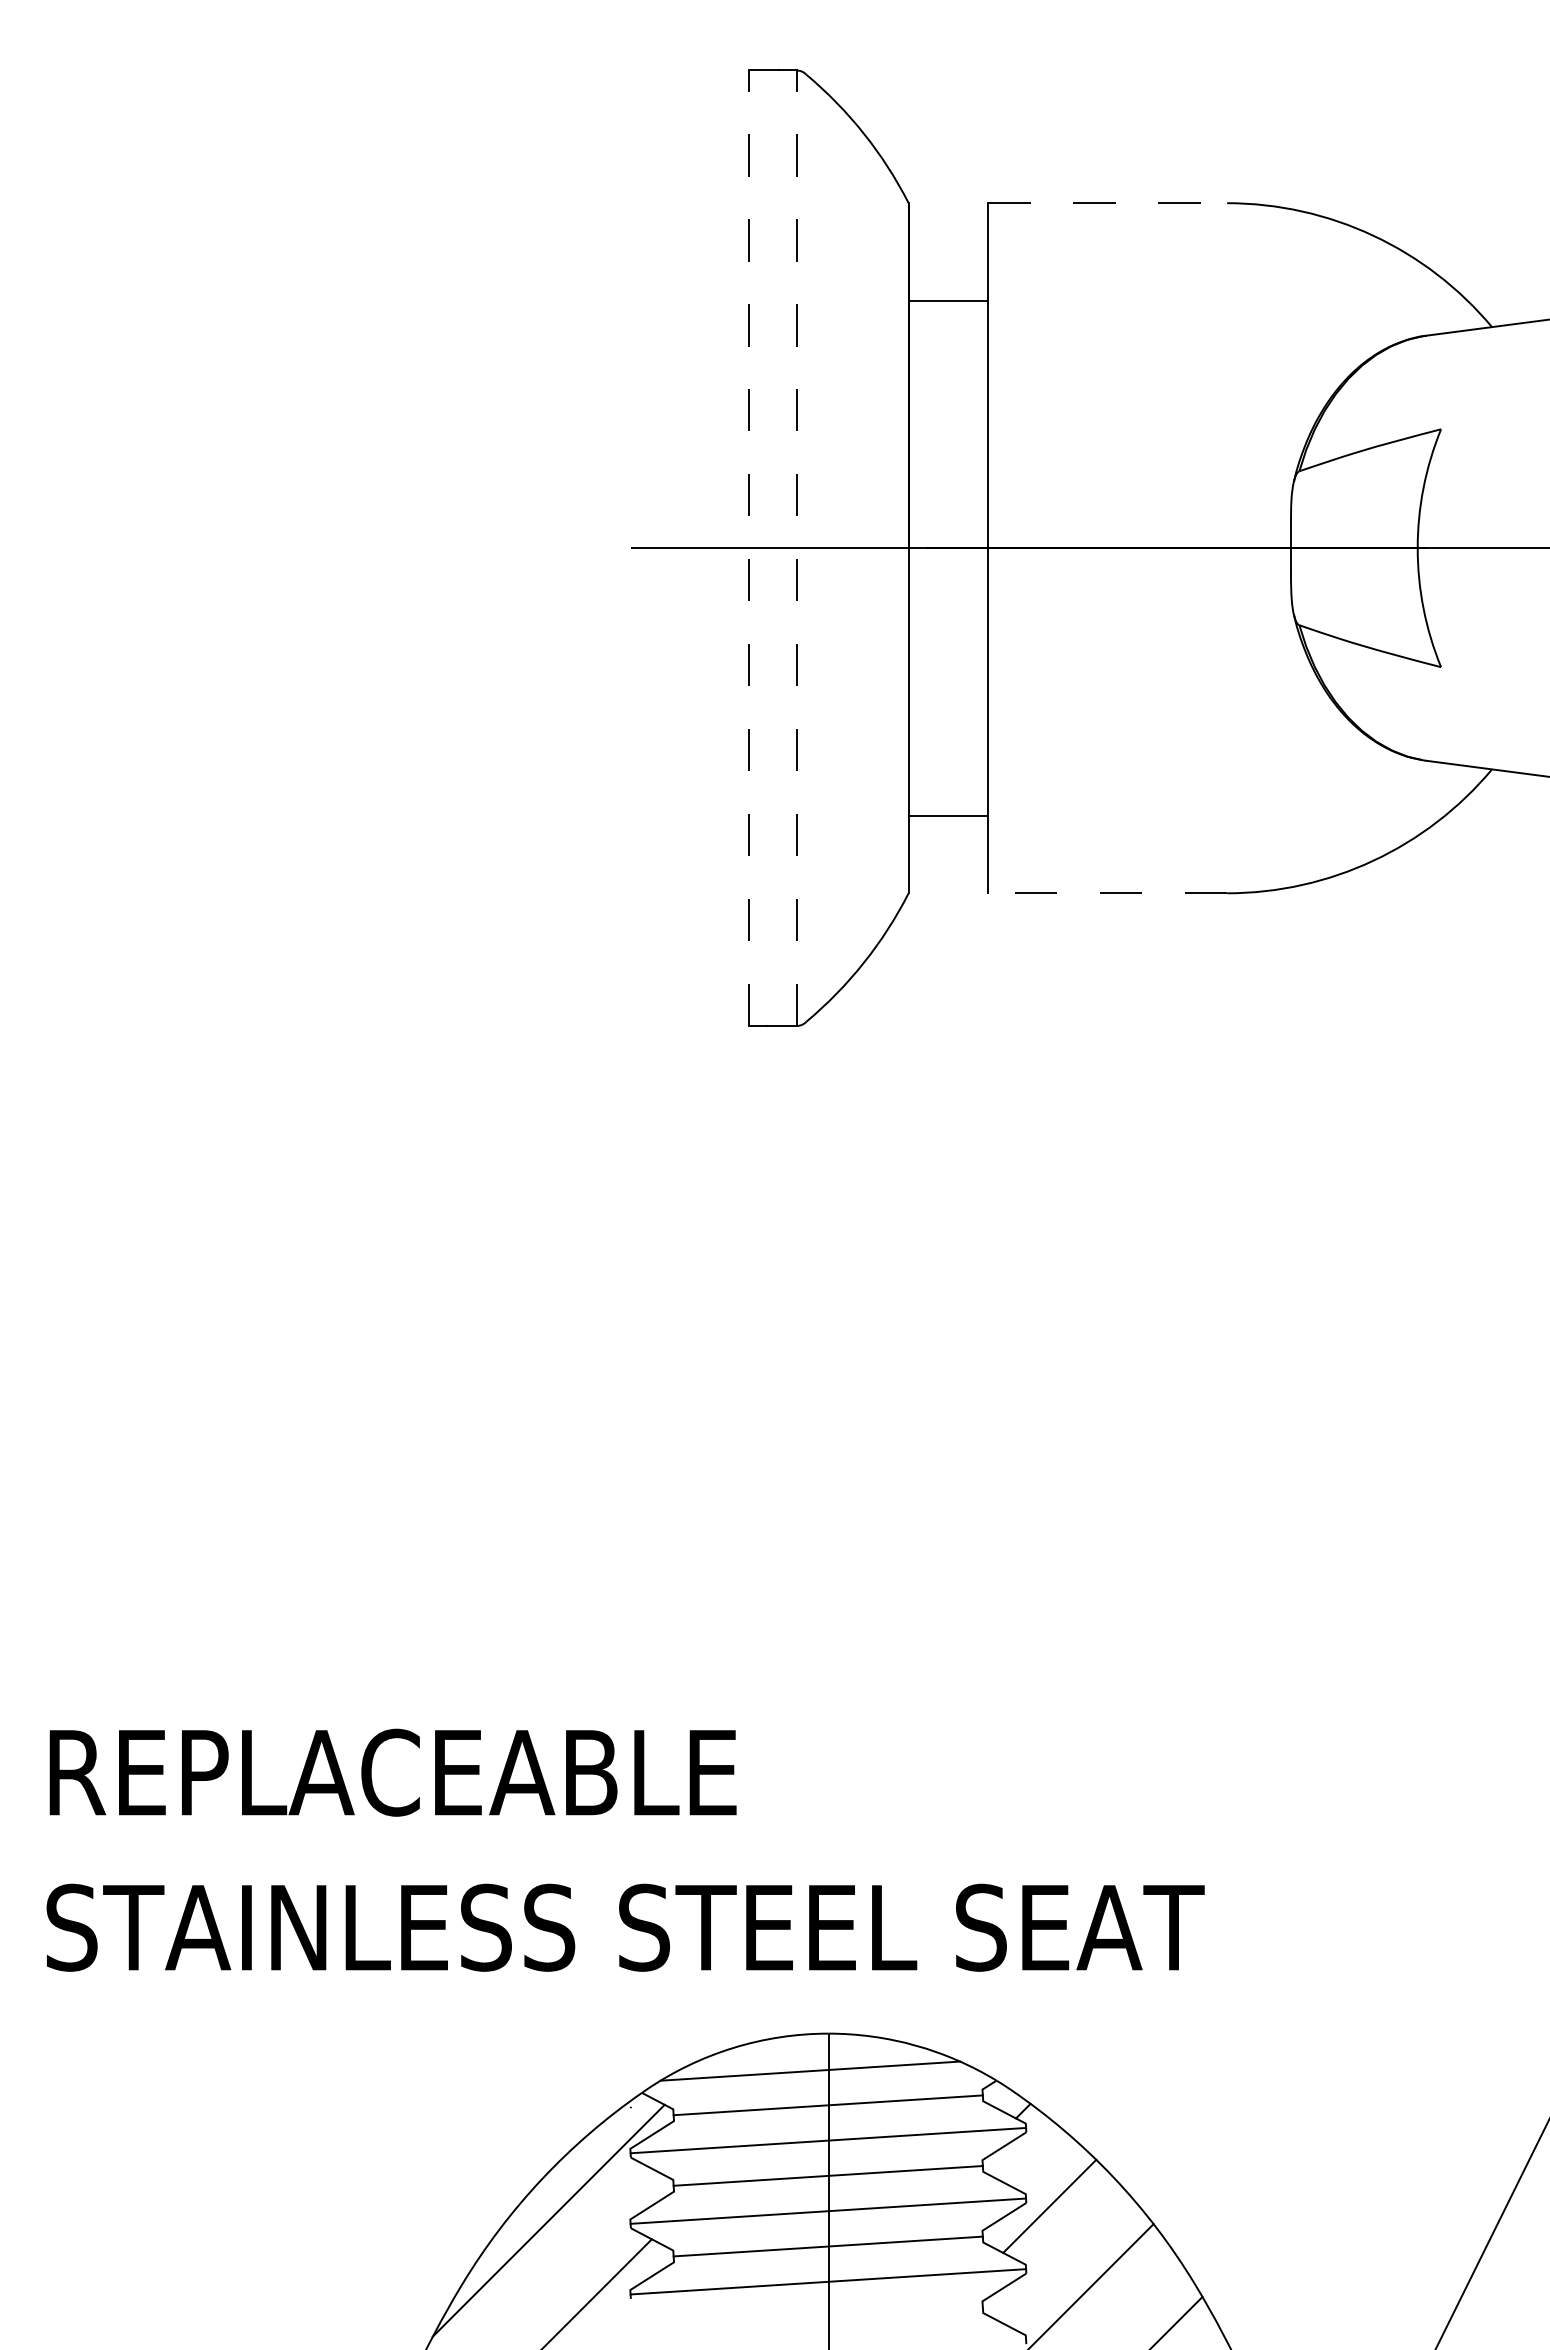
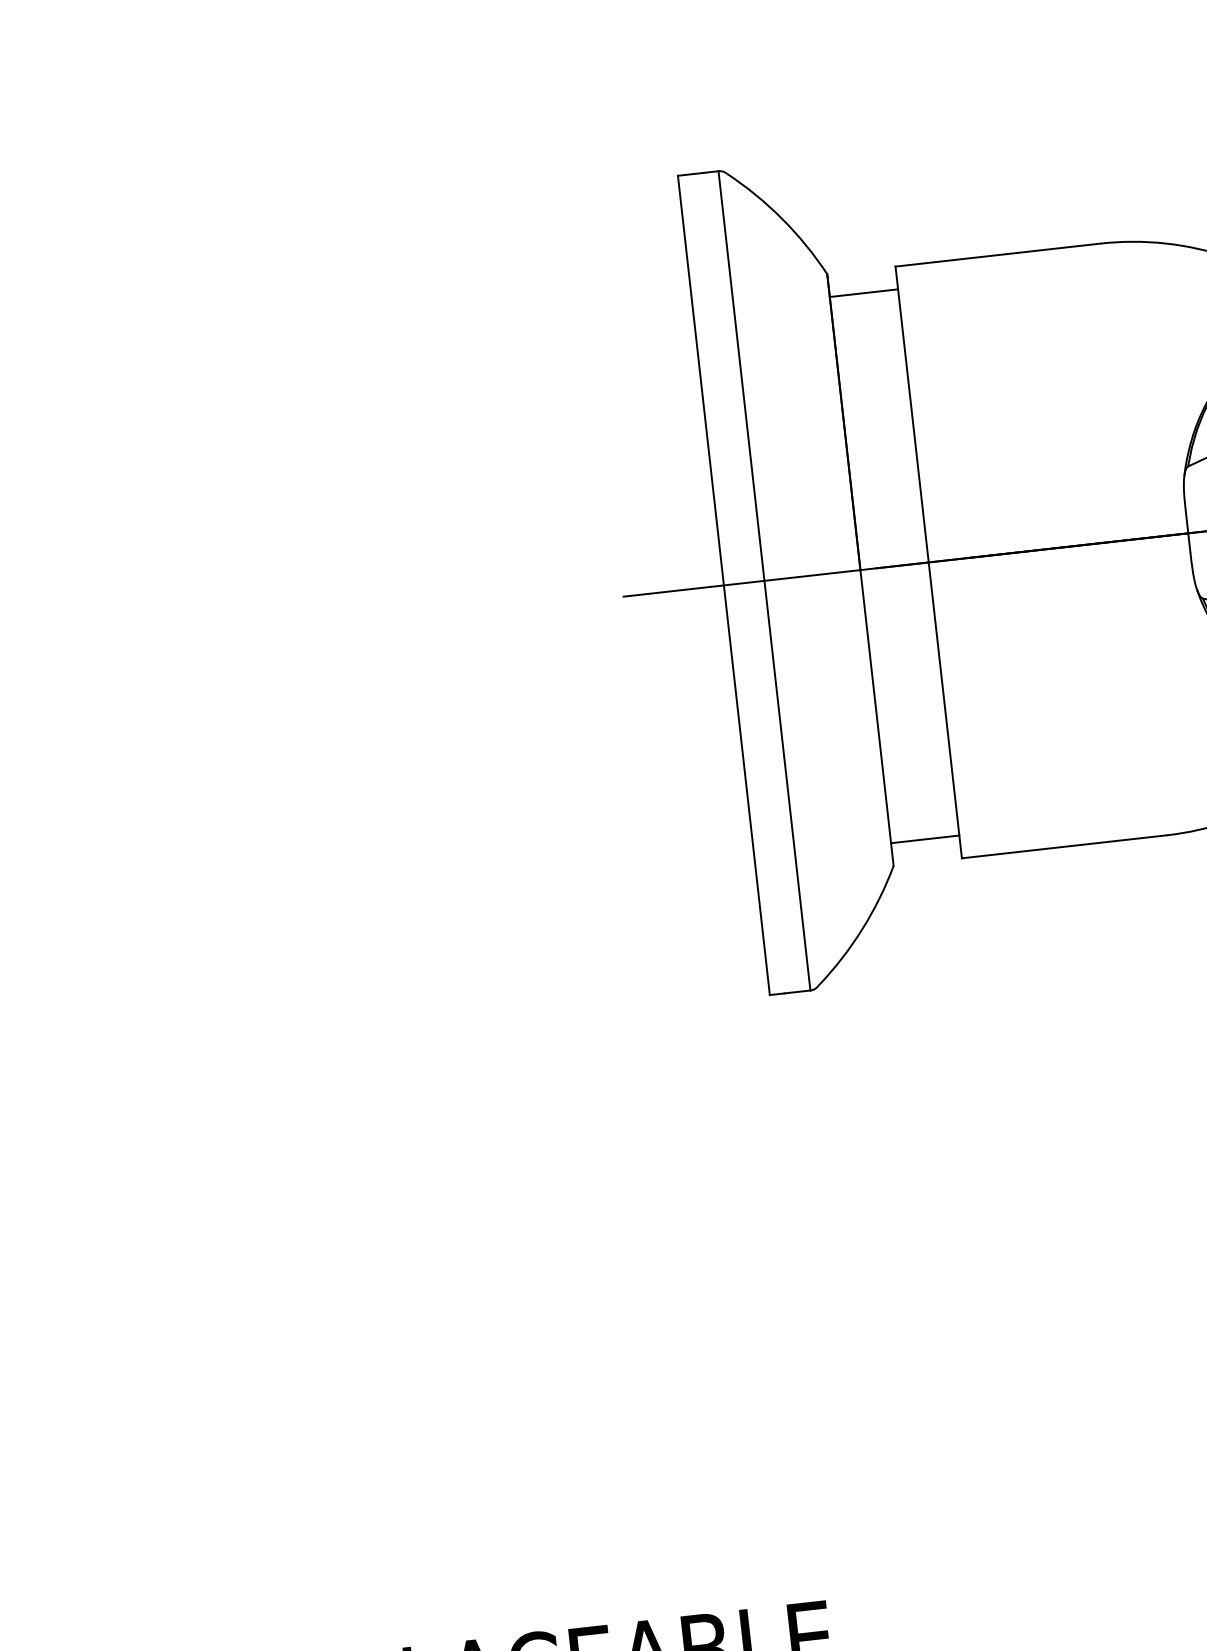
line: (1108, 203) -> (998, 255), dashed -> solid
line: (948, 300) -> (863, 292), moved
line: (749, 548) -> (724, 585), dashed -> solid
line: (796, 548) -> (764, 581), dashed -> solid
line: (948, 815) -> (925, 839), moved
line: (1107, 893) -> (1064, 847), dashed -> solid

